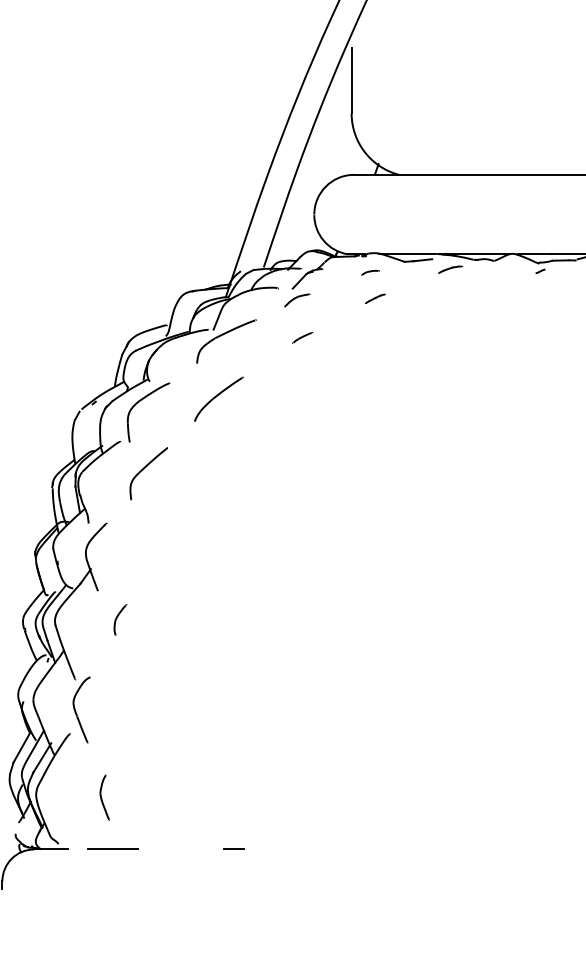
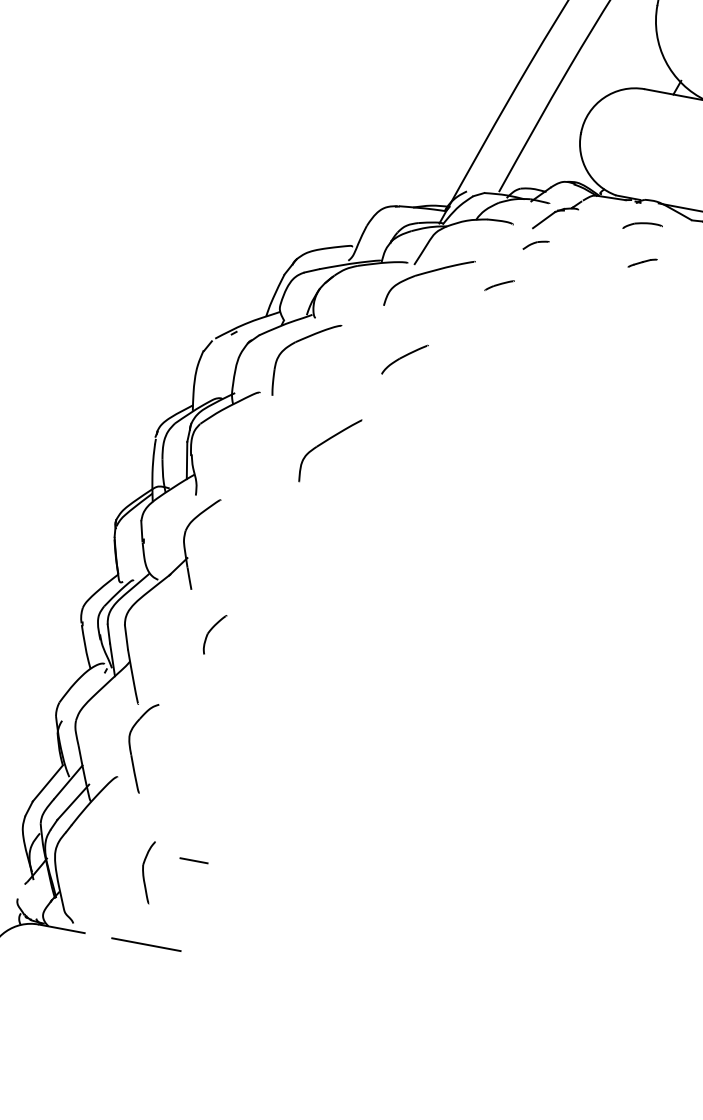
part: (370, 272) -> (642, 226), size x1.6
part: (297, 300) -> (536, 245), size x0.7
line: (302, 337) -> (499, 285), moved
part: (219, 398) -> (405, 358), size x0.6
part: (148, 473) -> (329, 450), moved
line: (233, 848) -> (193, 859), moved

